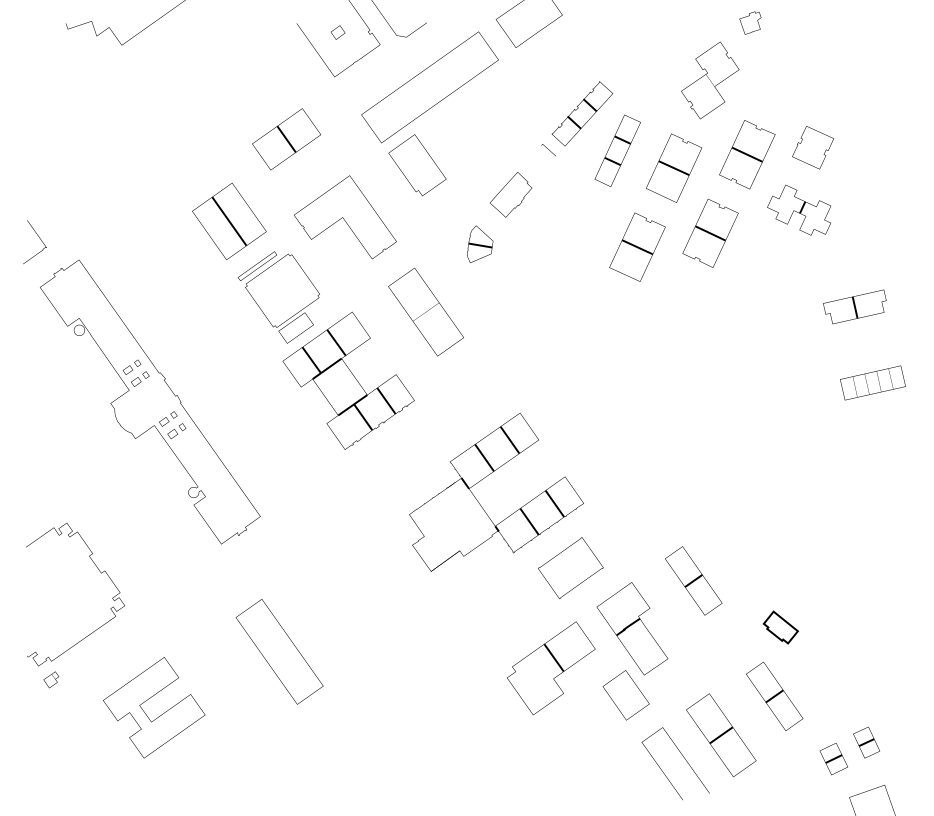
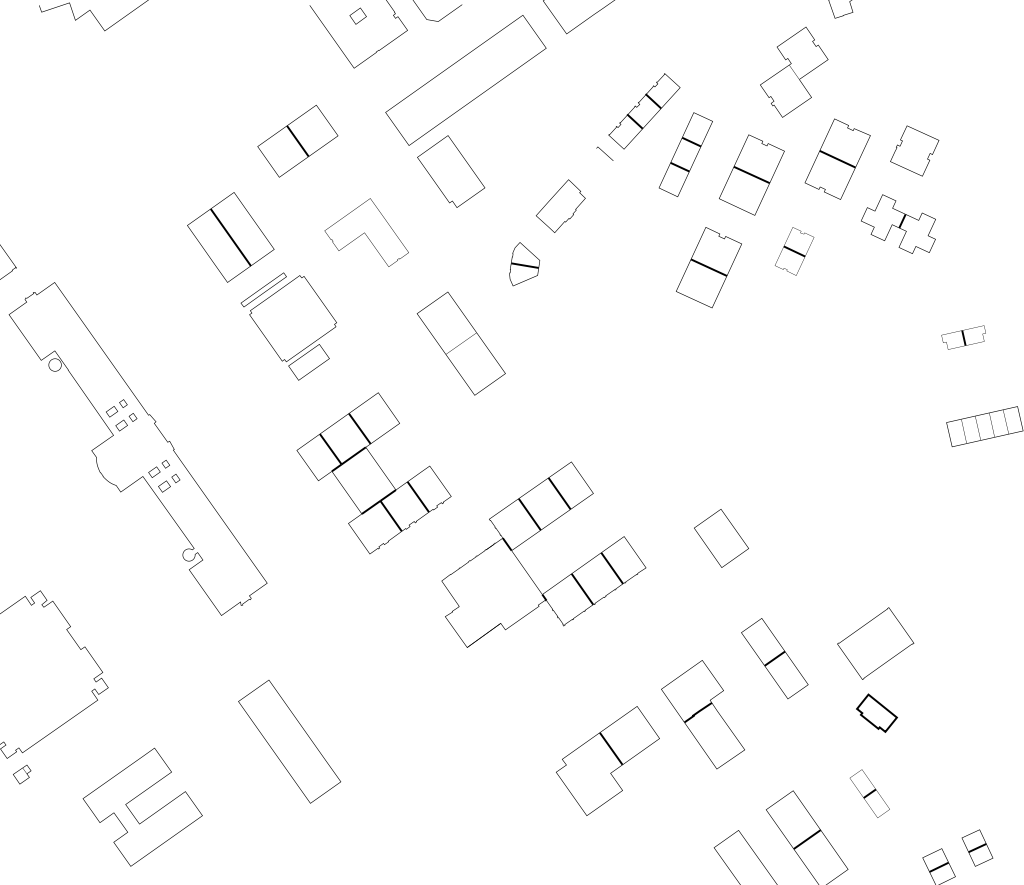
part: (345, 217) -> (366, 232), size x0.7
part: (710, 233) -> (794, 251), size x0.6
part: (854, 306) -> (963, 337), size x0.6
part: (348, 380) -> (373, 472), moved
part: (570, 567) -> (875, 642), moved
part: (625, 695) -> (720, 538), moved
part: (774, 695) -> (869, 792), size x0.6

